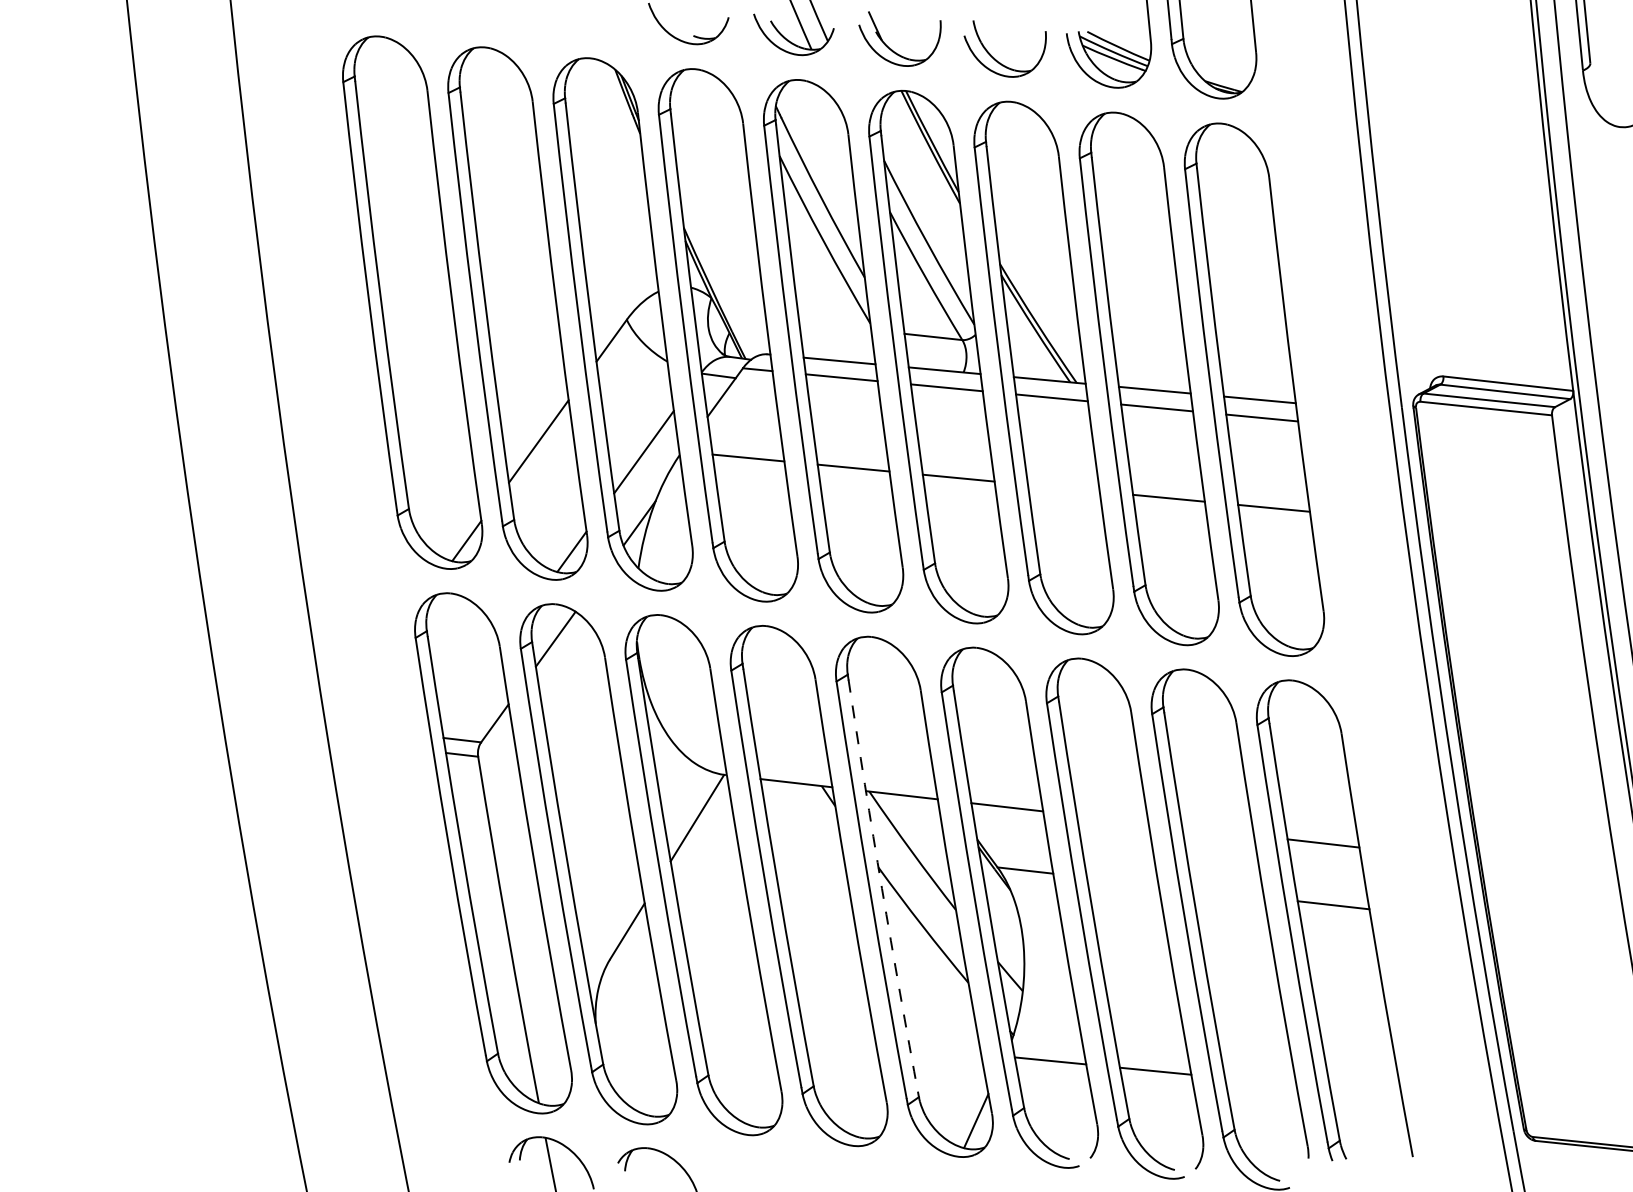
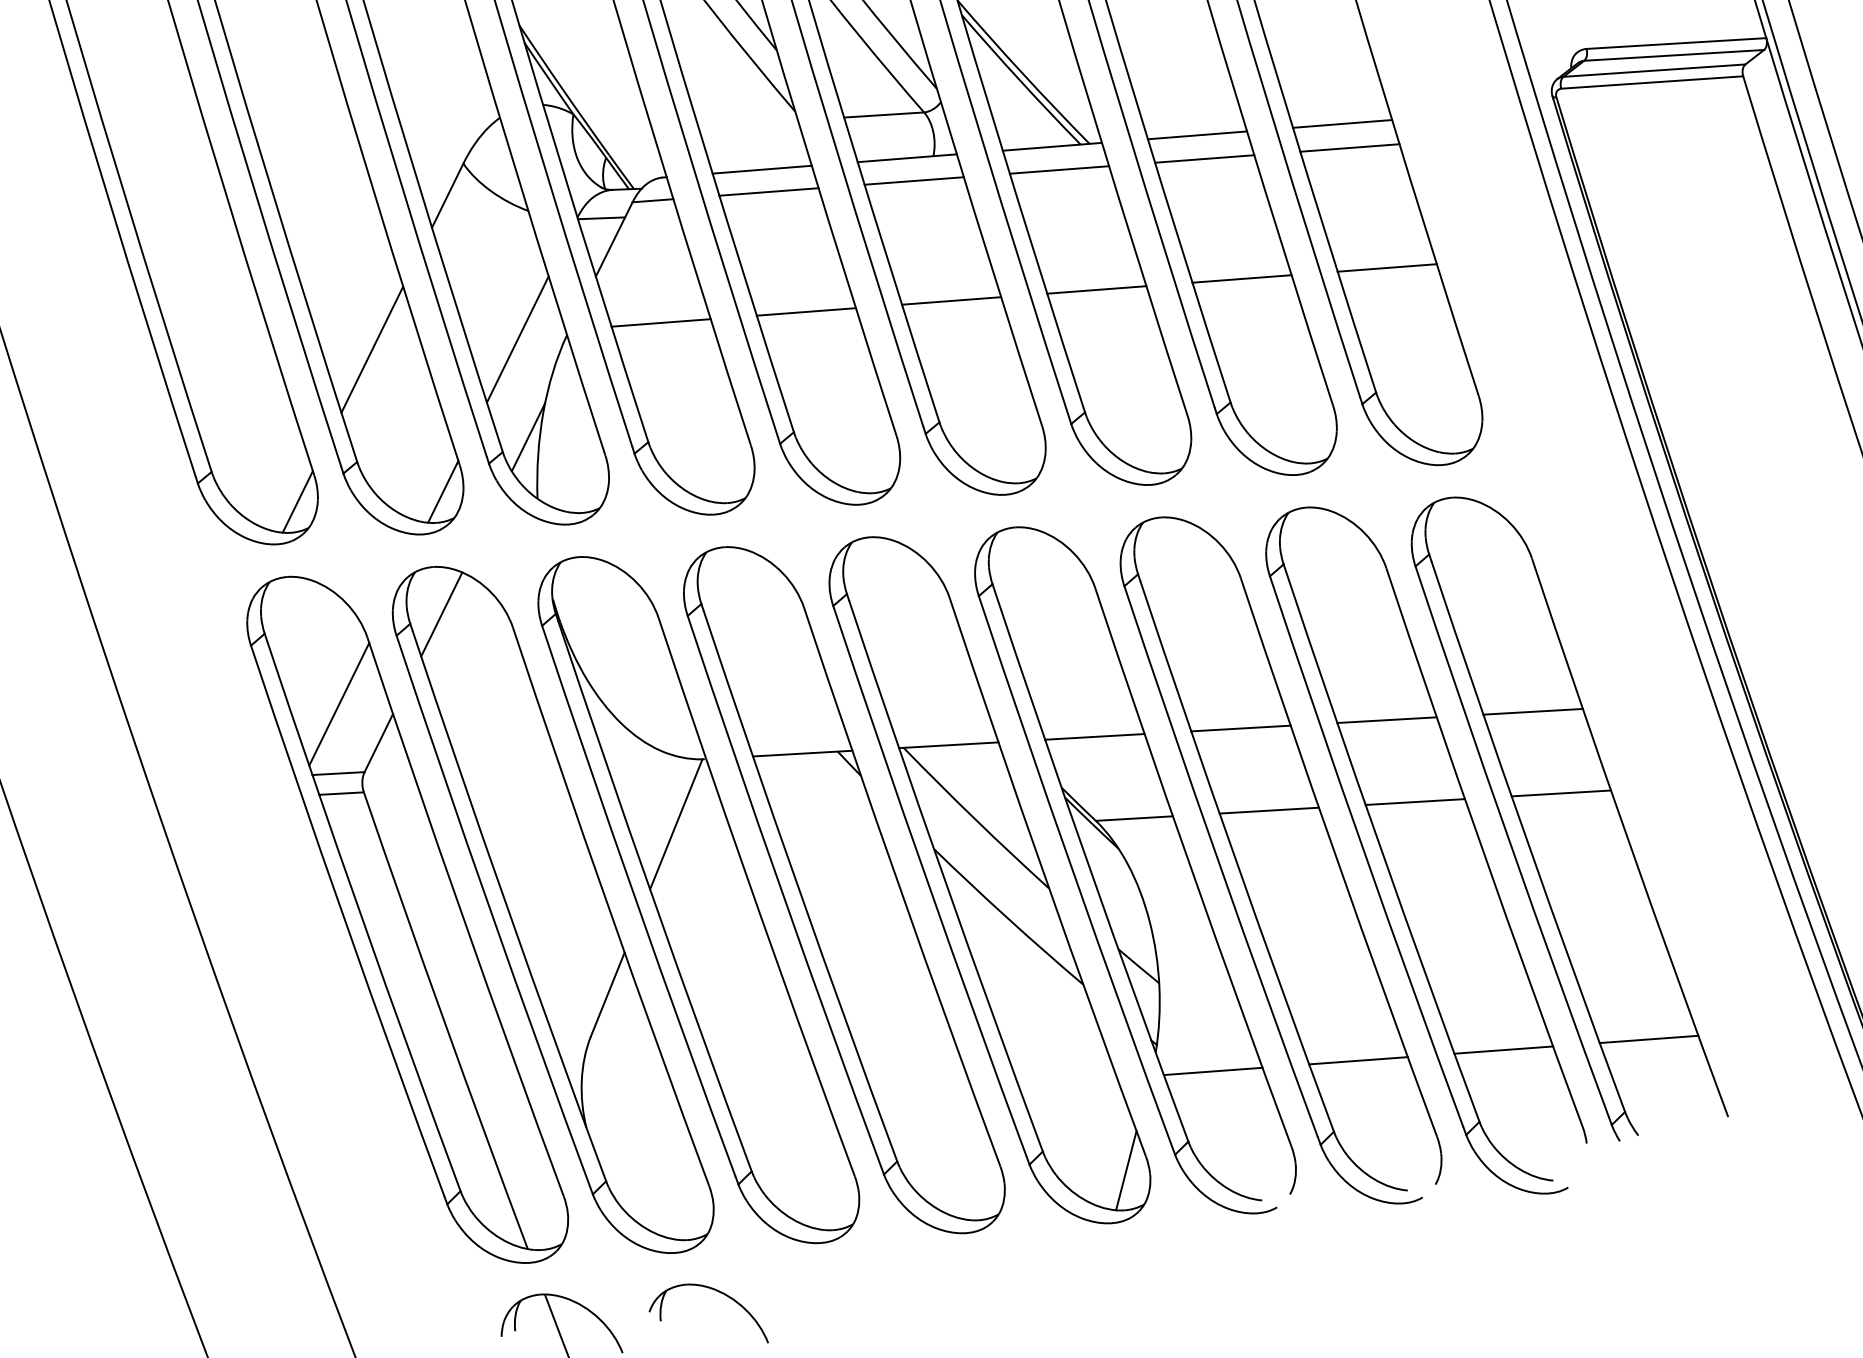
line: (1063, 487) -> (1096, 289), added
line: (471, 690) -> (339, 703), added
line: (1112, 819) -> (1240, 728), added
line: (1217, 831) -> (1386, 720), added
line: (1122, 881) -> (1268, 810), added
arc: (882, 888) -> (944, 876), dashed -> solid
line: (1228, 893) -> (1415, 802), added
line: (1260, 1081) -> (1503, 1050), added
line: (1365, 1091) -> (1648, 1039), added

